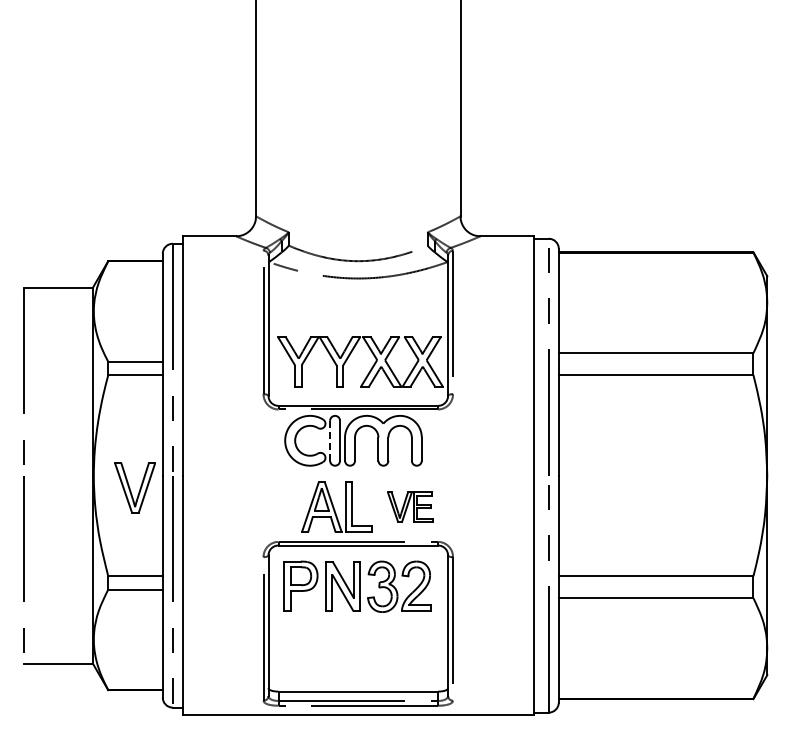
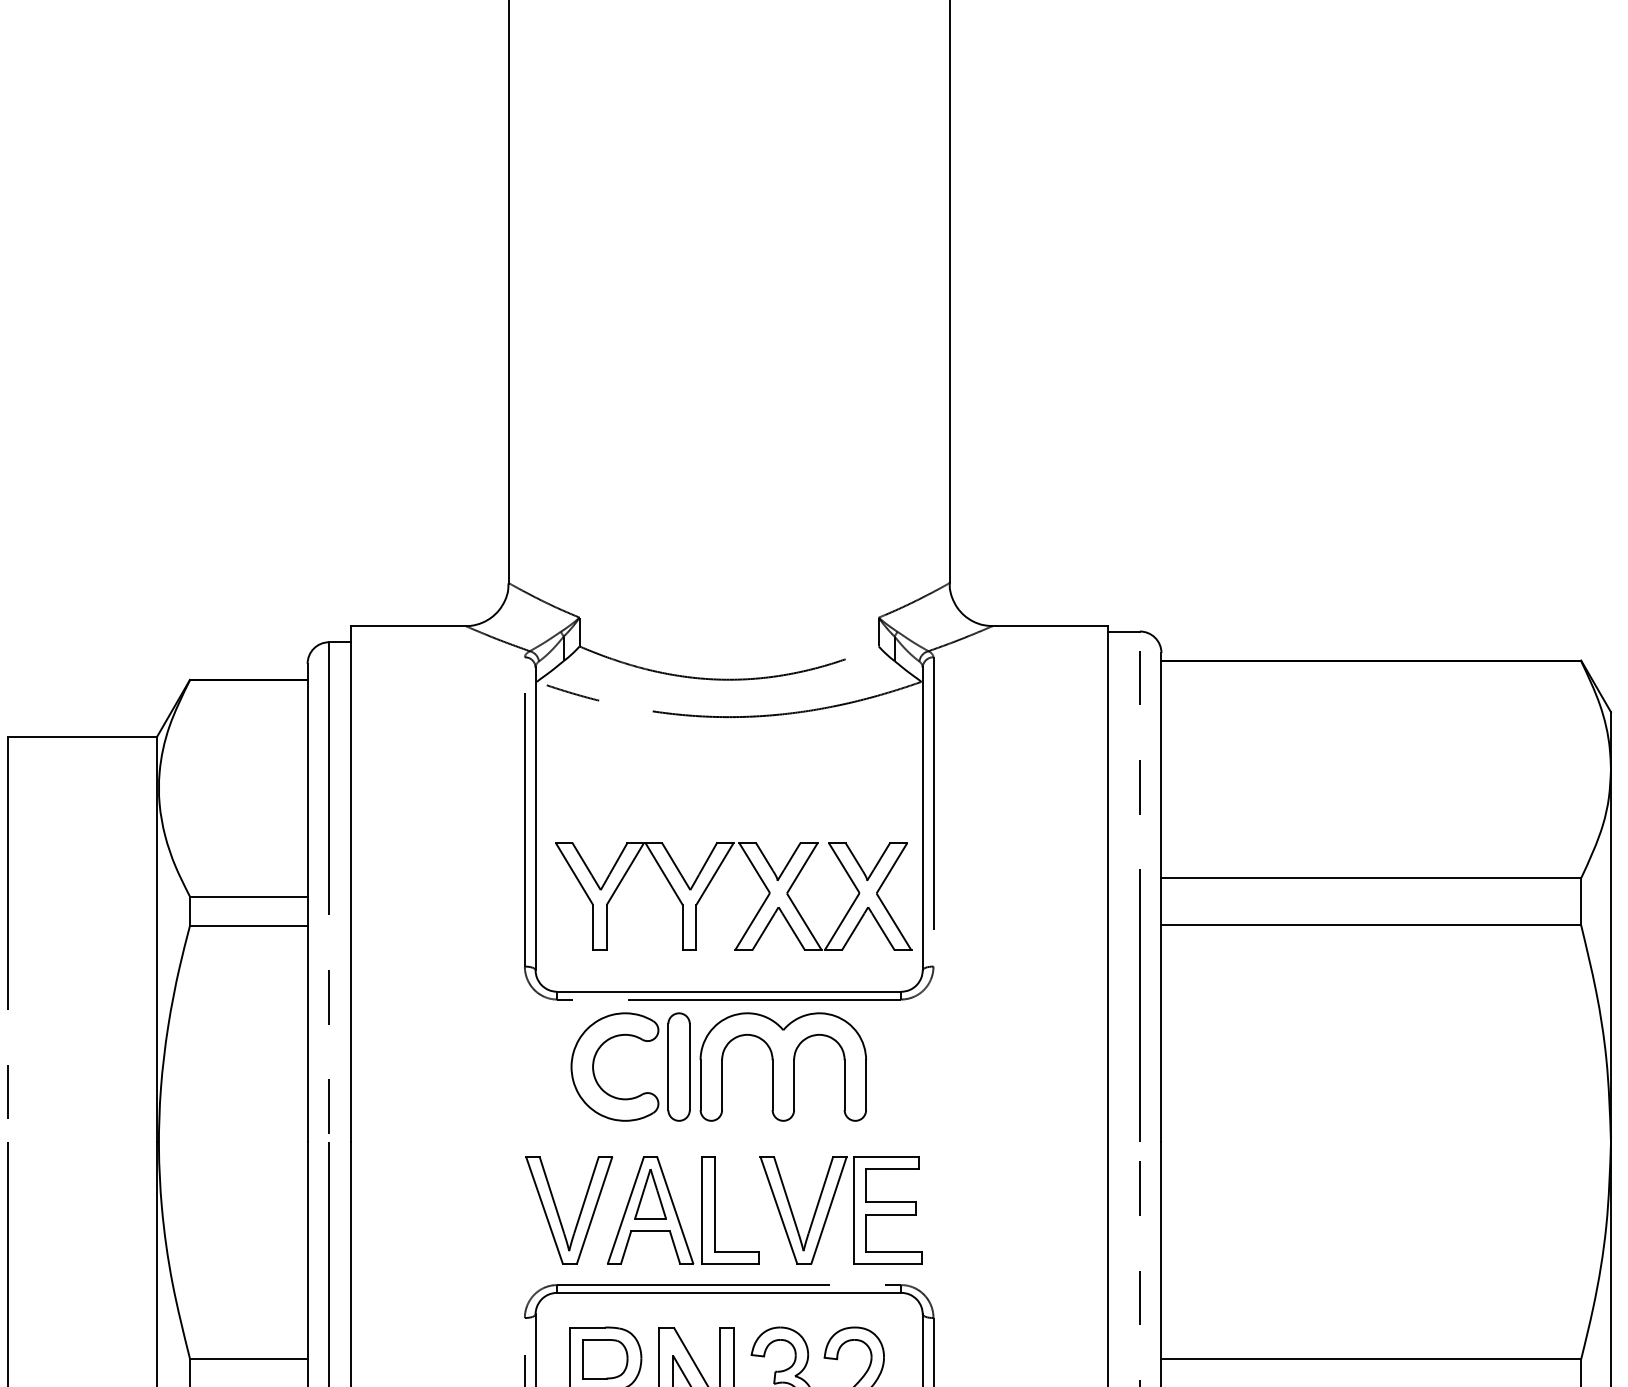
line: (330, 440) -> (669, 1066), dashed -> solid
part: (134, 487) -> (567, 1208), moved
part: (410, 506) -> (841, 1208), size x1.67

